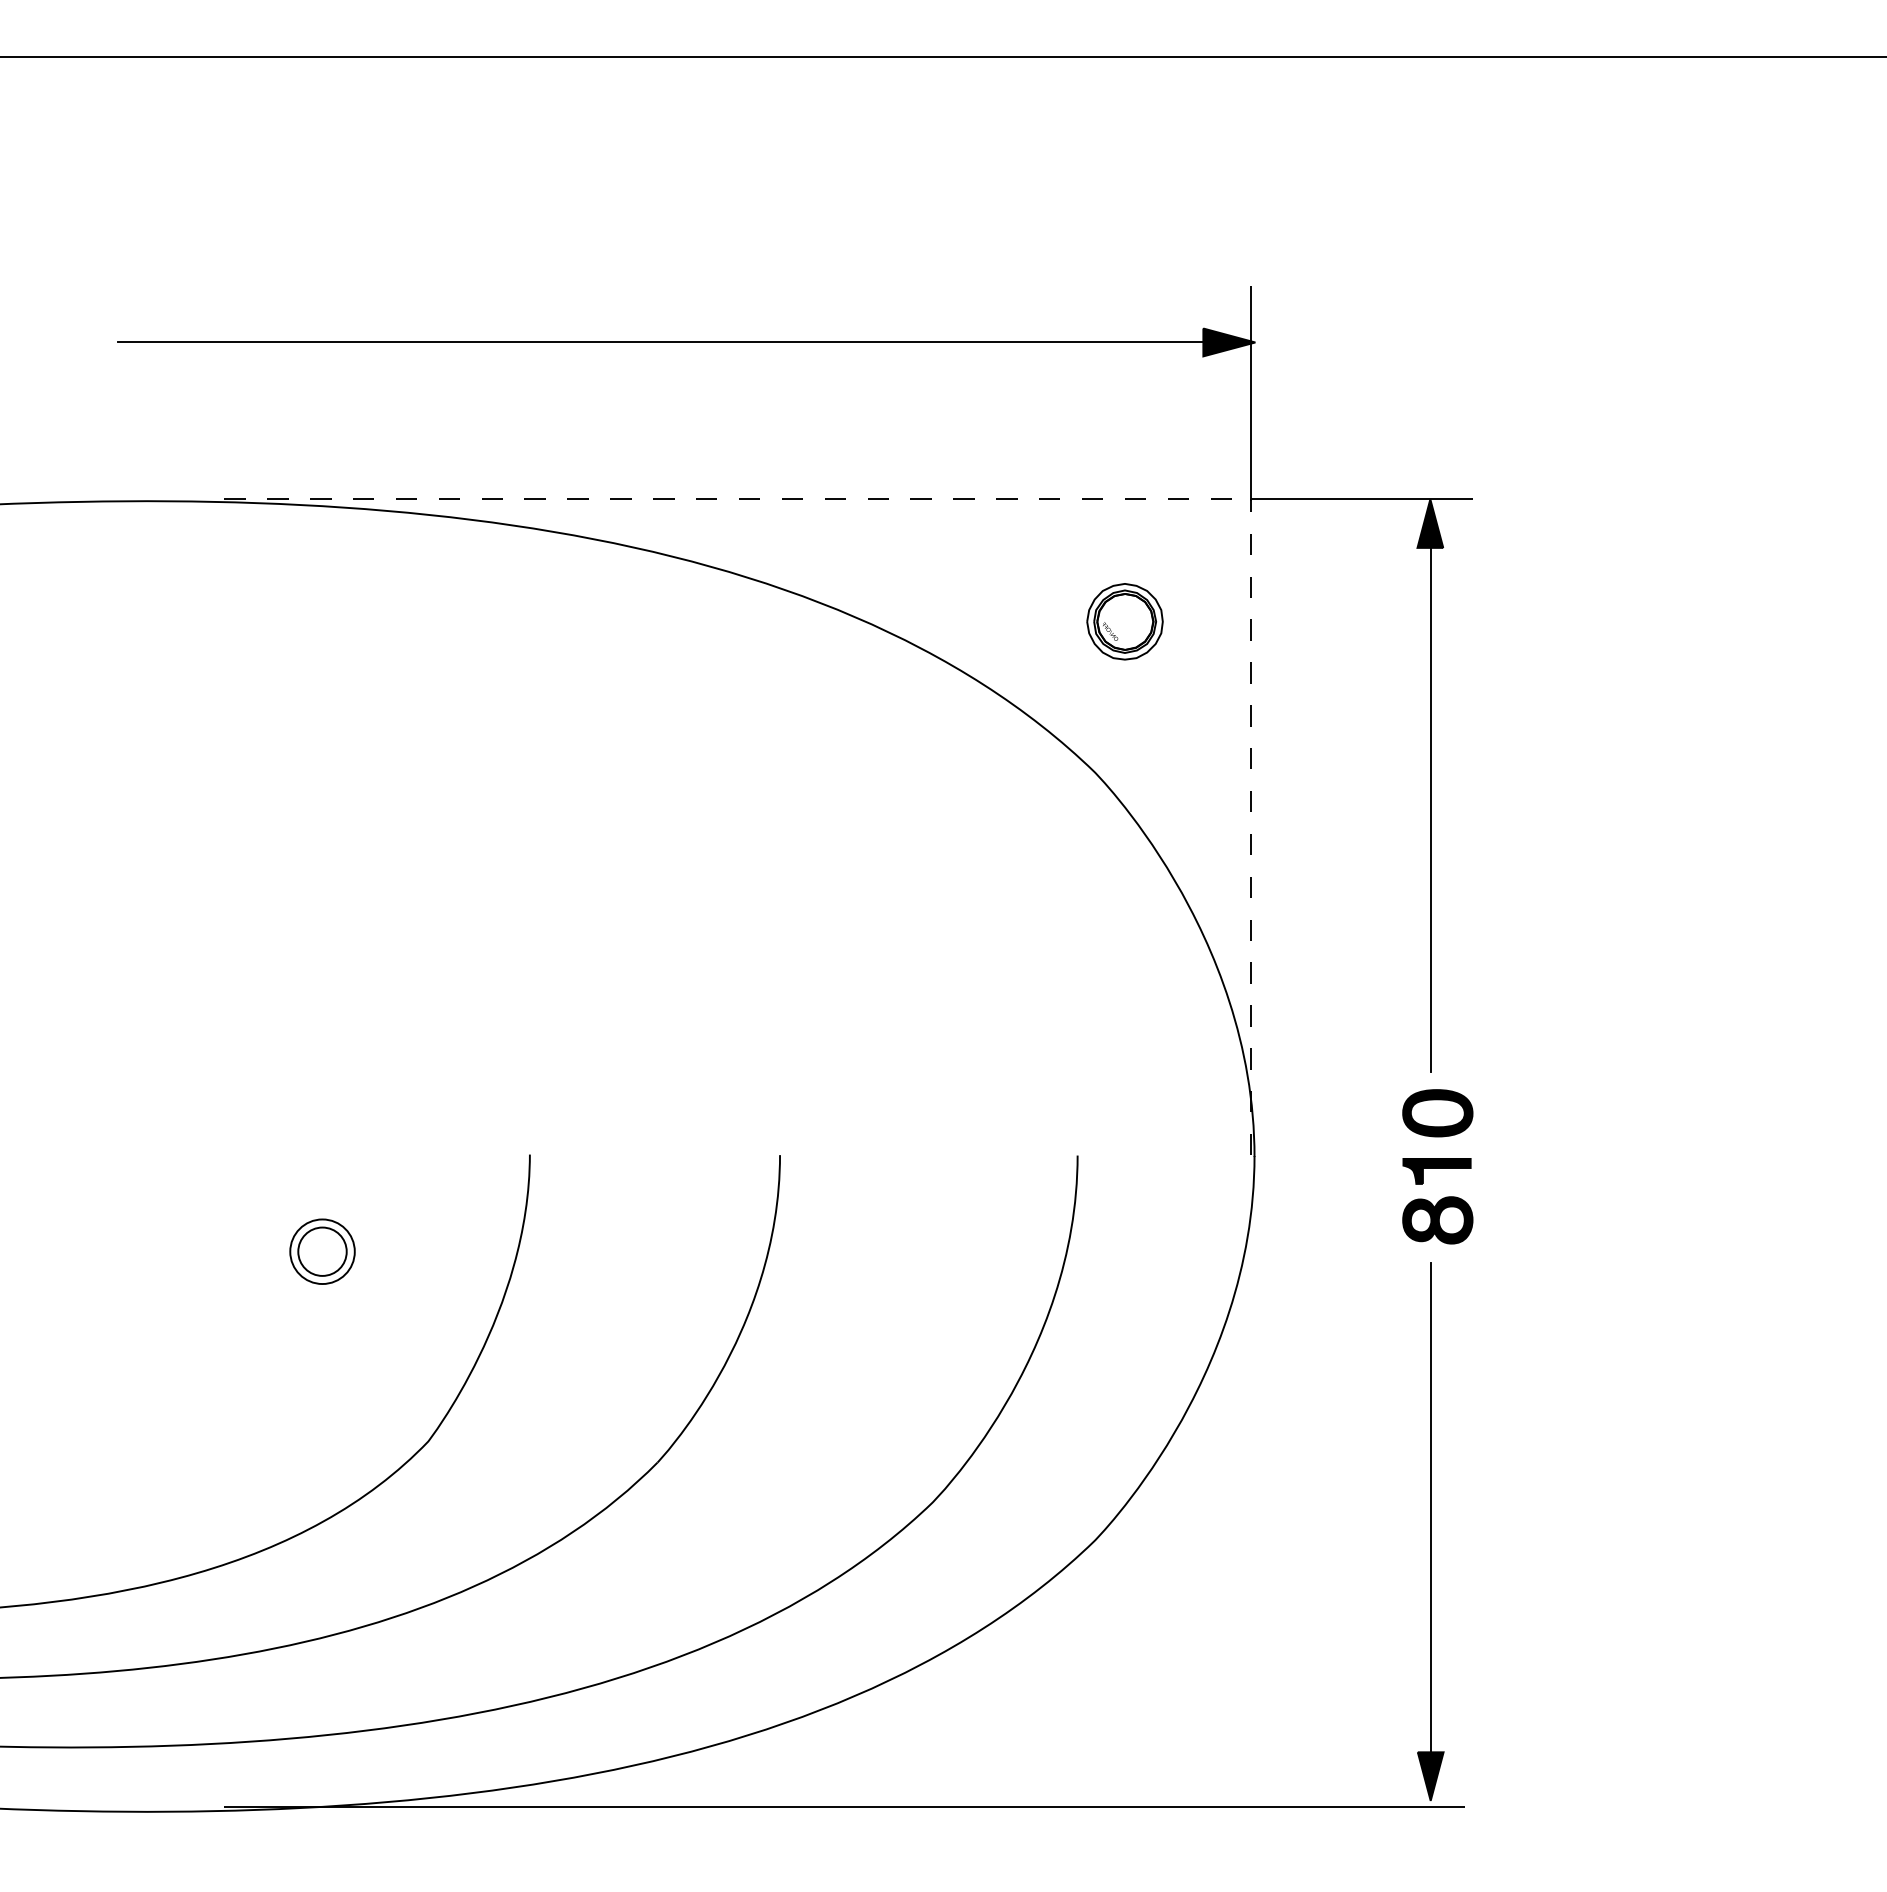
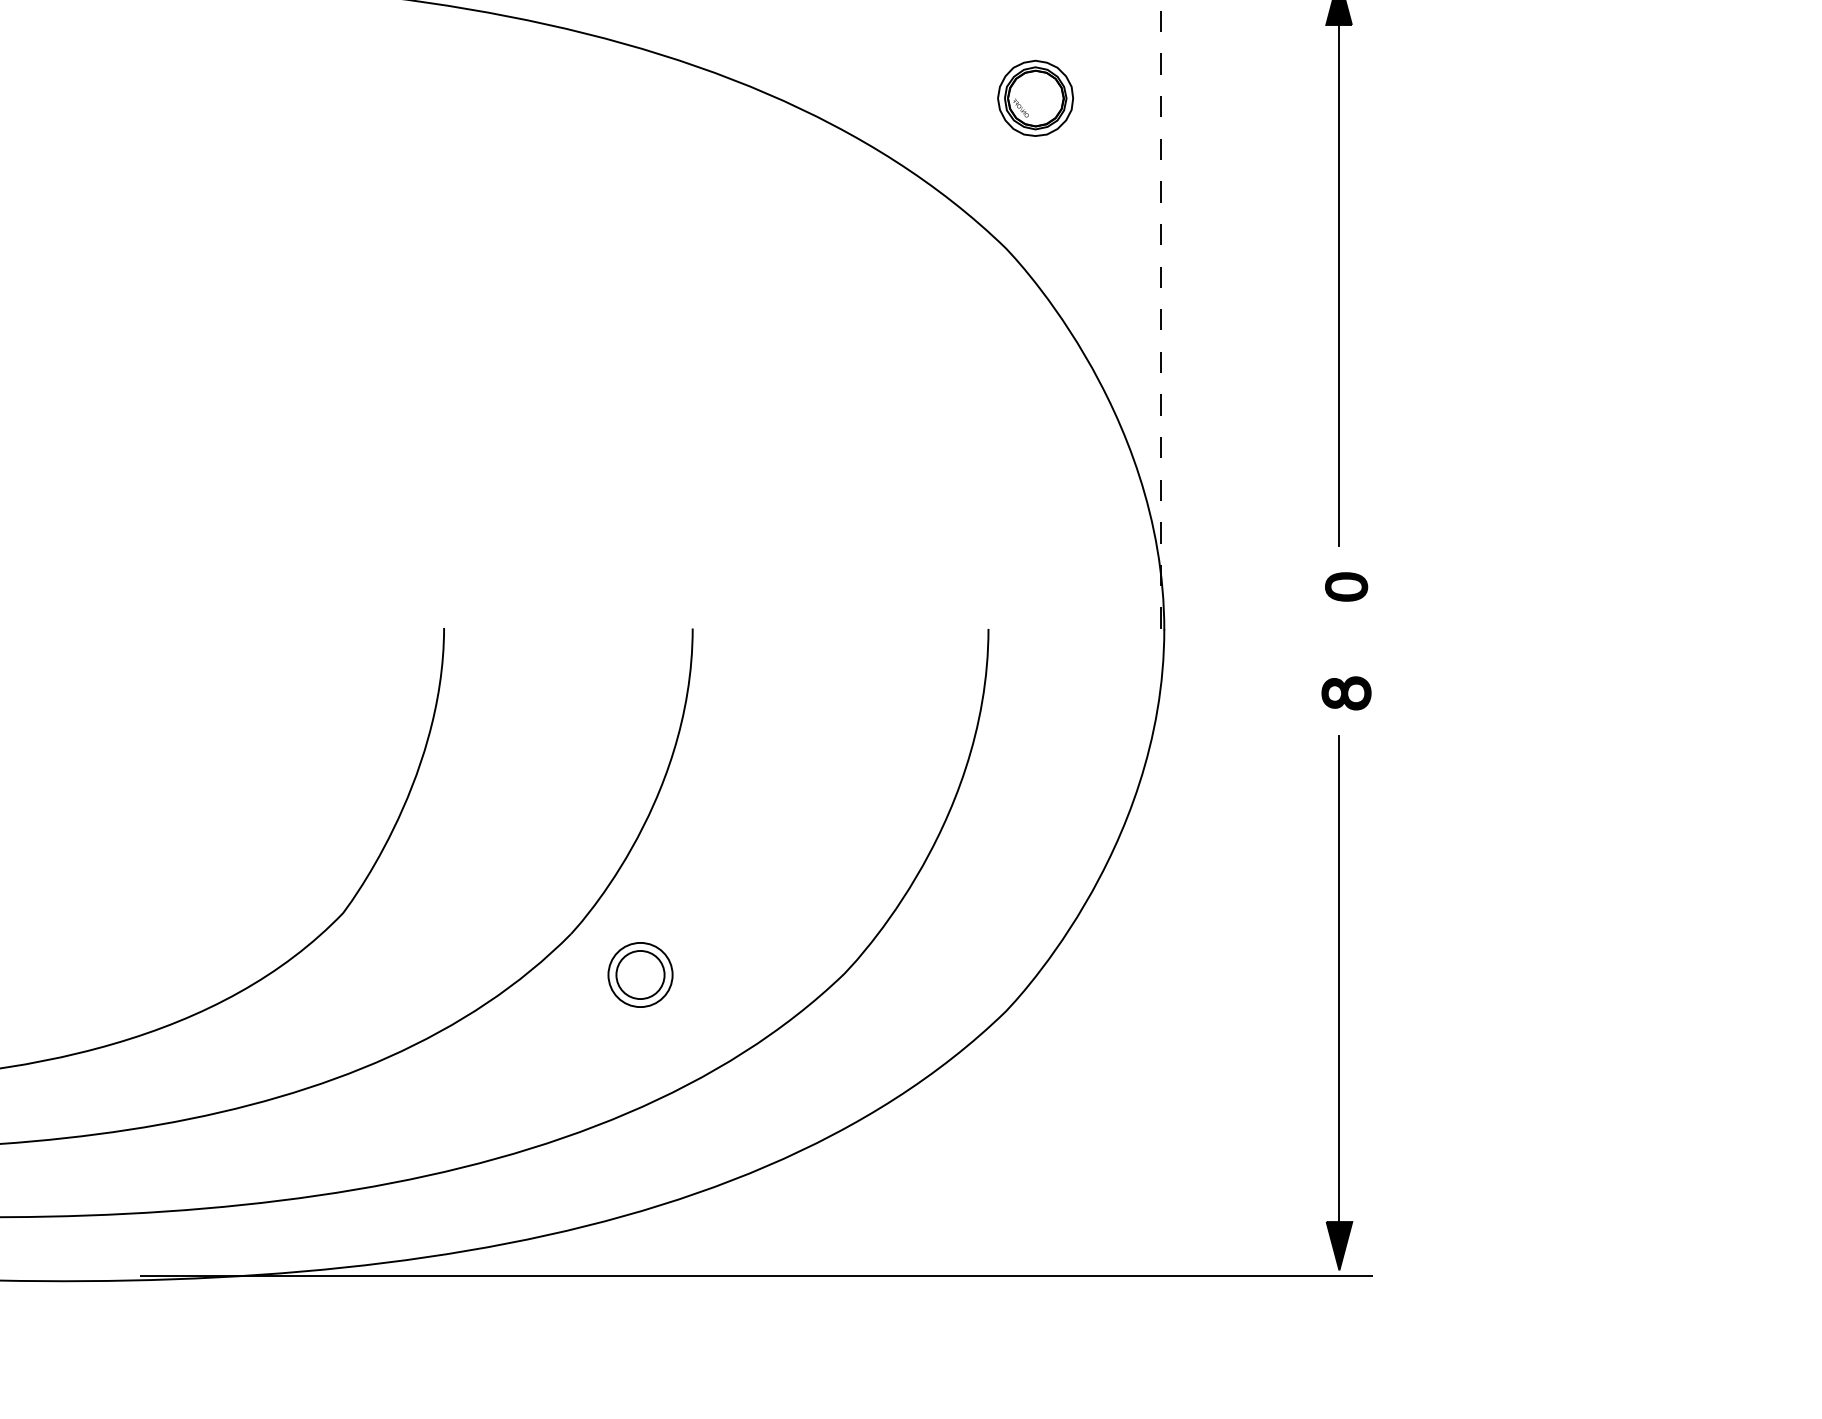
part: (1437, 1113) -> (1346, 587), size x0.6
part: (1436, 1171) -> (1345, 644), removed
part: (1437, 1220) -> (1346, 693), size x0.7
part: (322, 1251) -> (640, 974), moved

